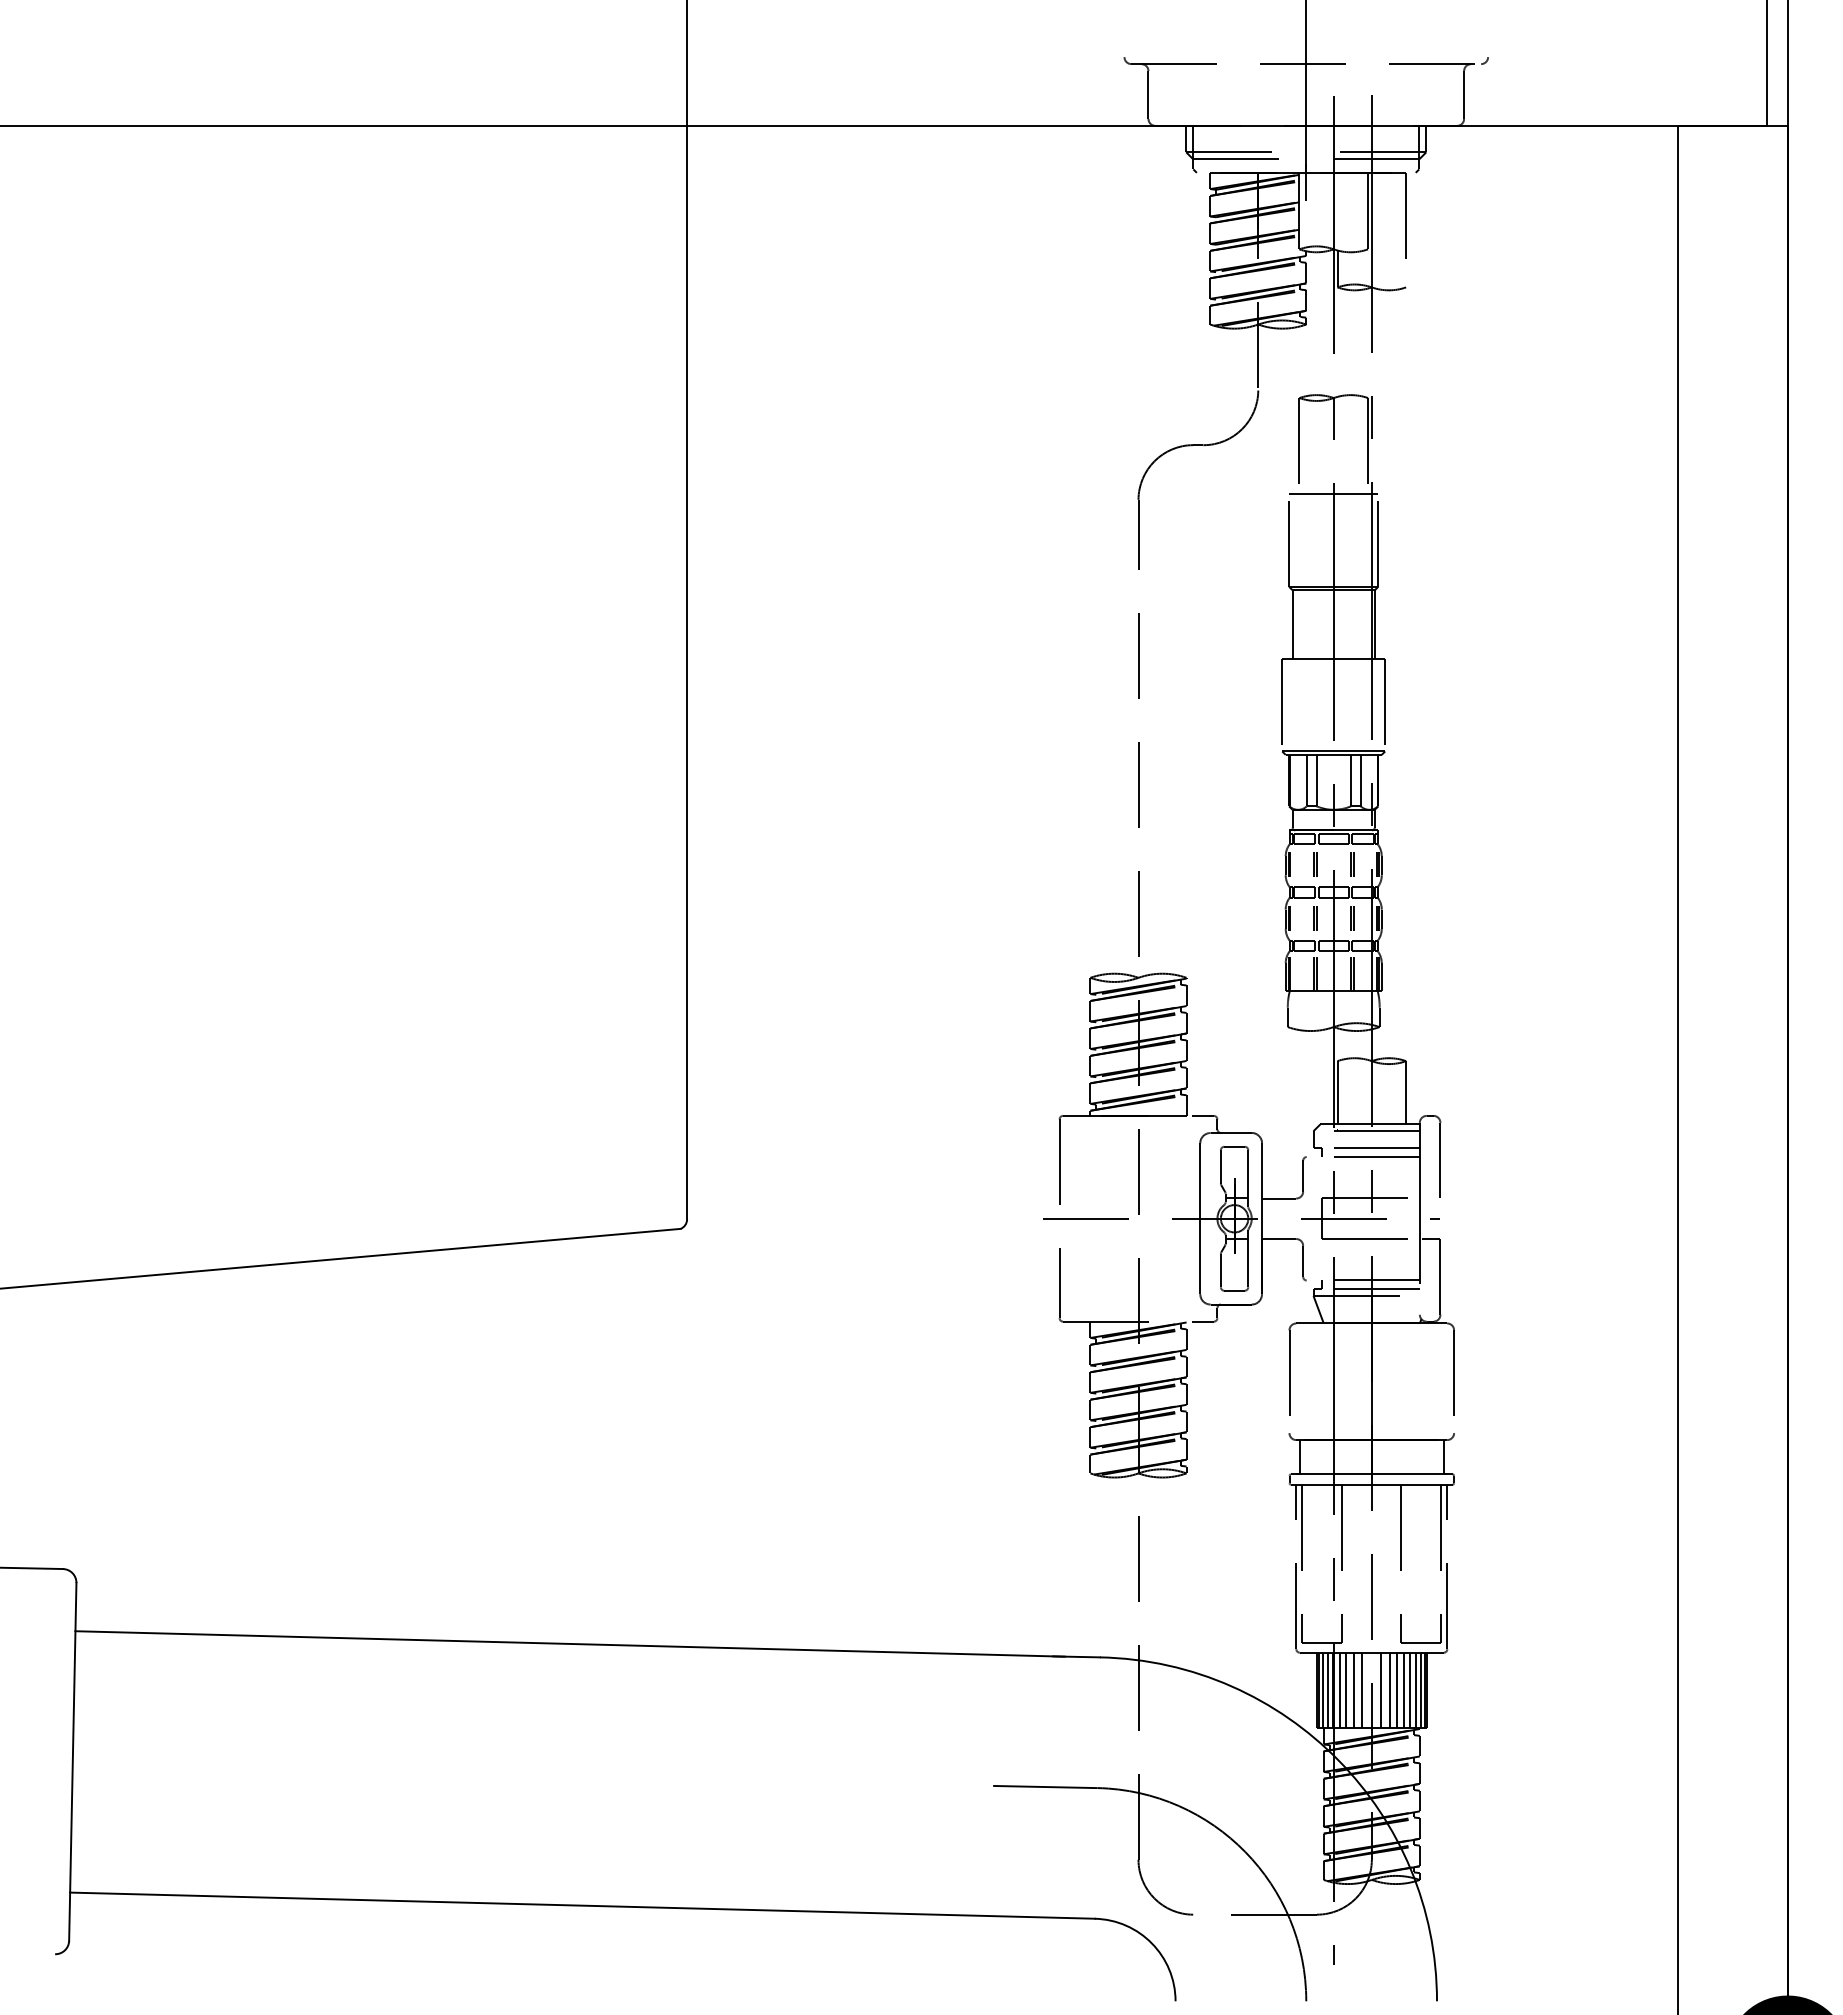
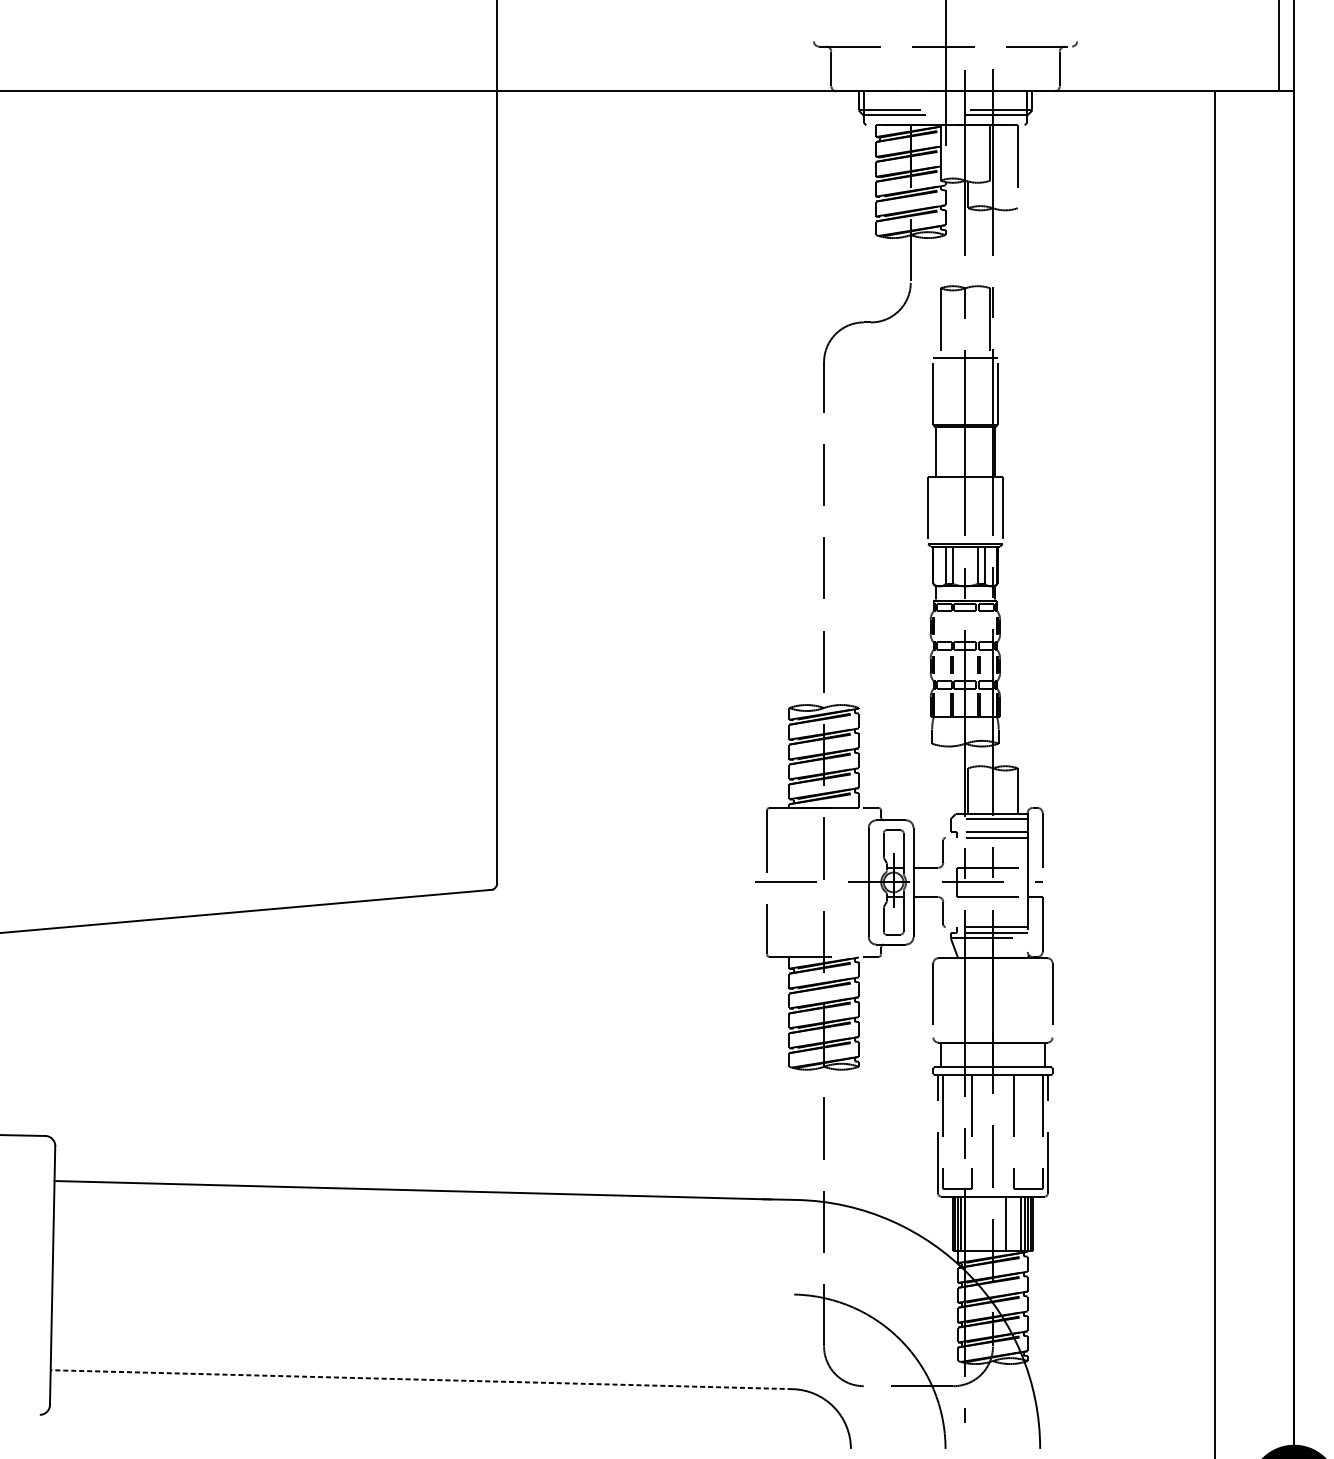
line: (1314, 864) -> (951, 625), removed
line: (1351, 864) -> (978, 625), removed
line: (1339, 1690) -> (969, 1223), removed
line: (1346, 1690) -> (974, 1223), removed
line: (1353, 1690) -> (979, 1223), removed
line: (1362, 1690) -> (986, 1223), removed
line: (1381, 1690) -> (999, 1223), removed
line: (1397, 1690) -> (1011, 1223), removed
line: (1404, 1690) -> (1016, 1223), removed
line: (1045, 1786) -> (756, 1293), removed
line: (582, 1905) -> (421, 1379), solid -> dashed

